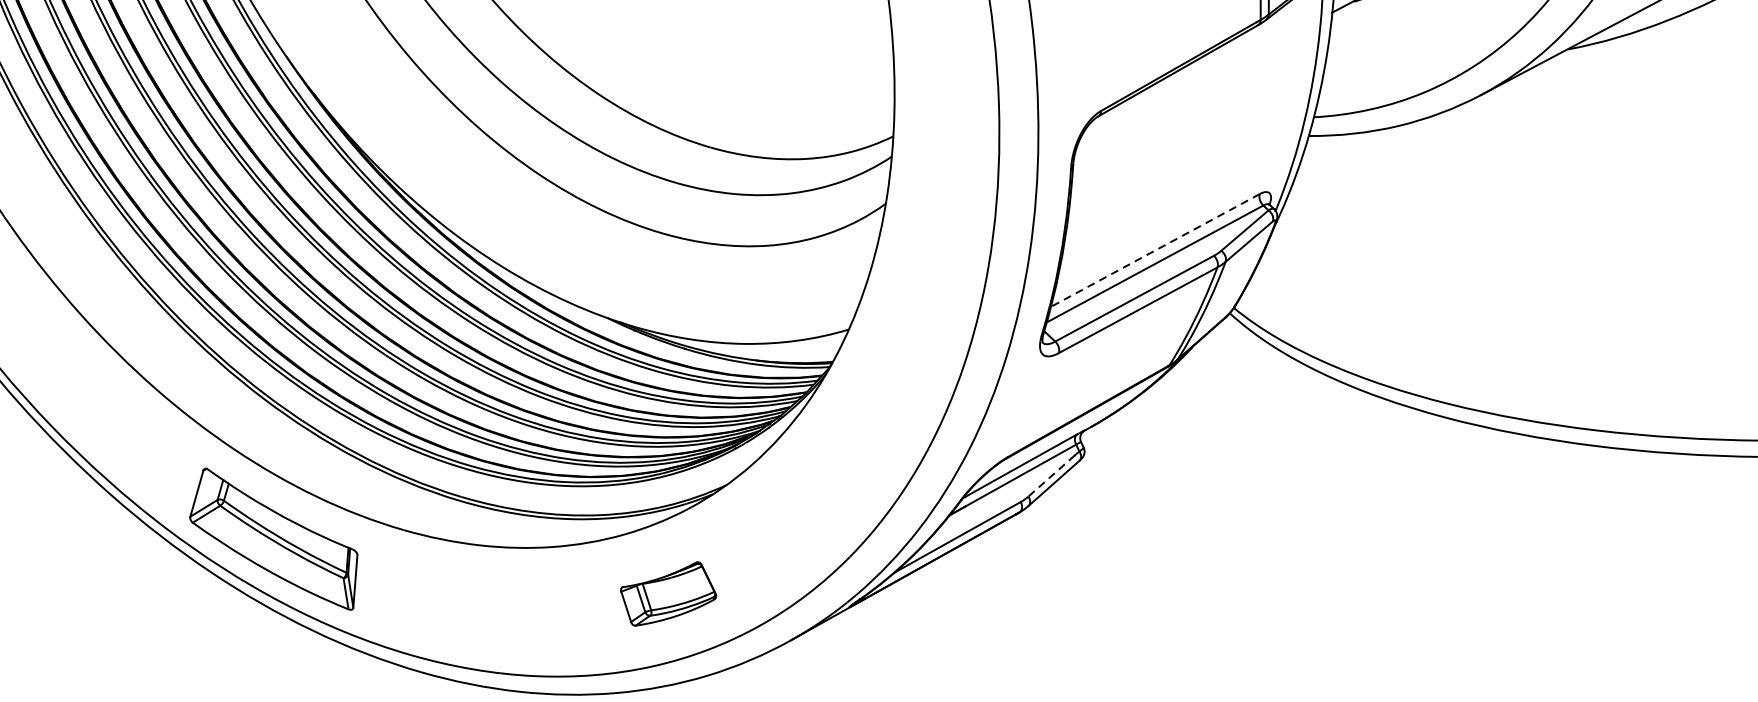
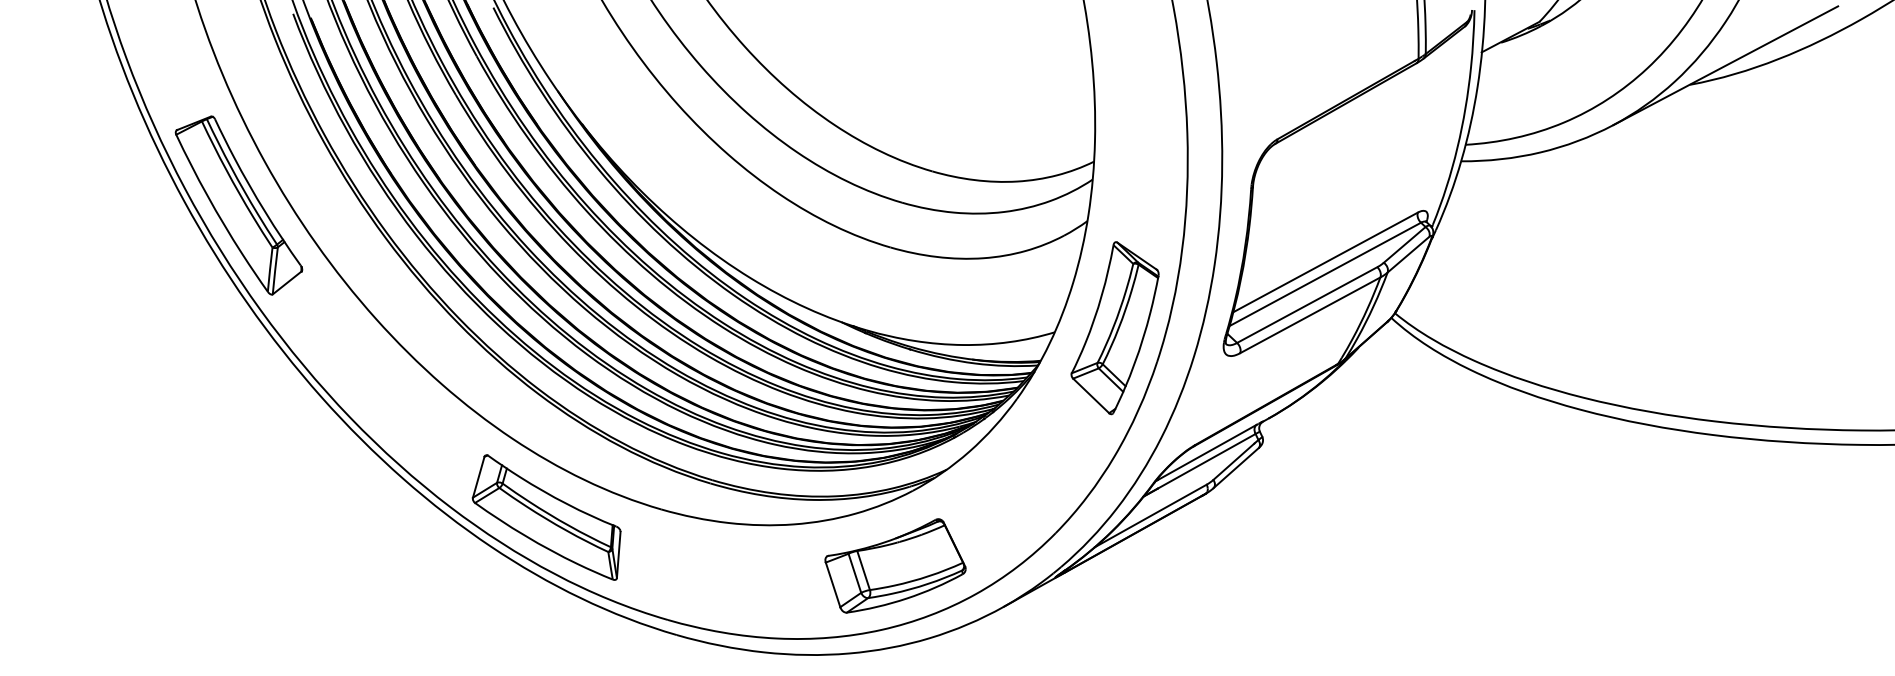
line: (1155, 250) -> (1325, 262), dashed -> solid
part: (916, 325) -> (1114, 328), added
line: (1051, 476) -> (1233, 462), dashed -> solid
part: (668, 593) -> (895, 565), size x1.67

